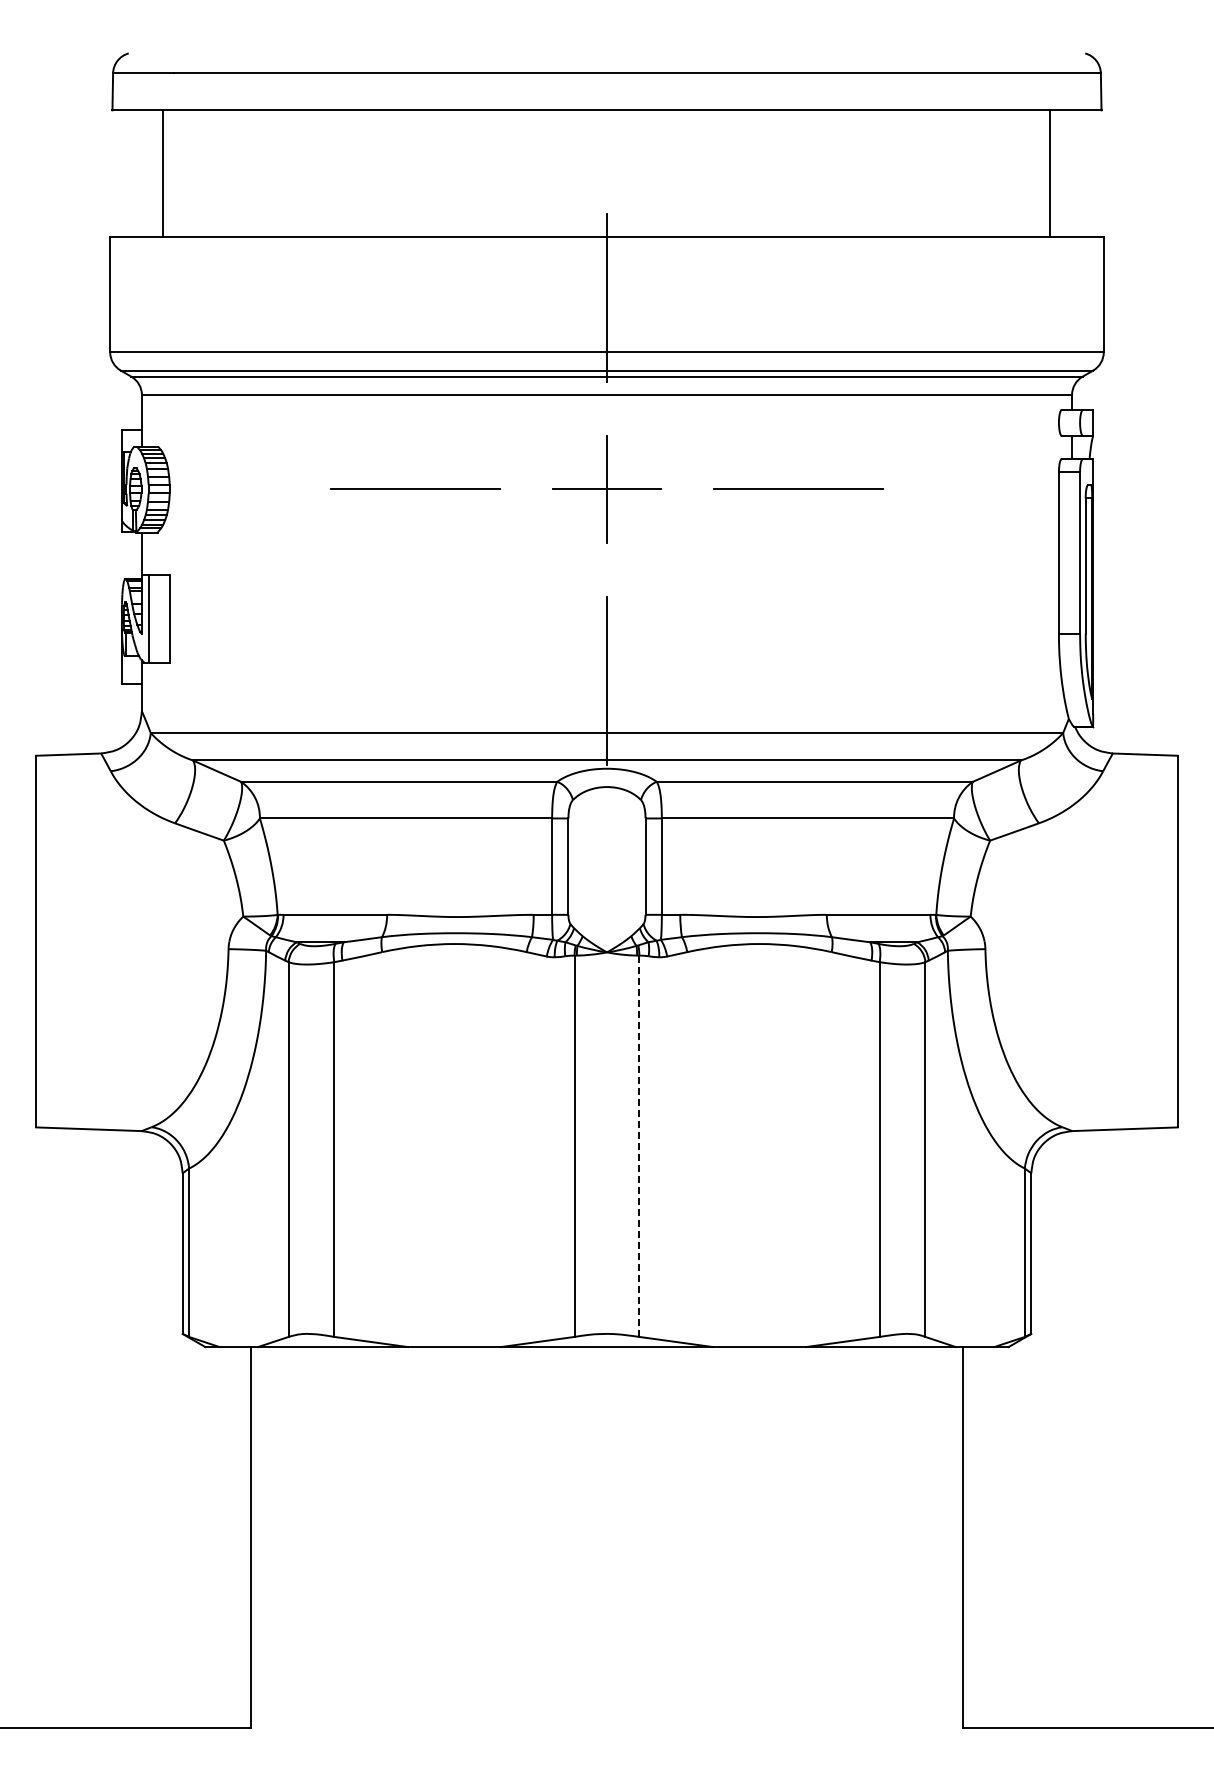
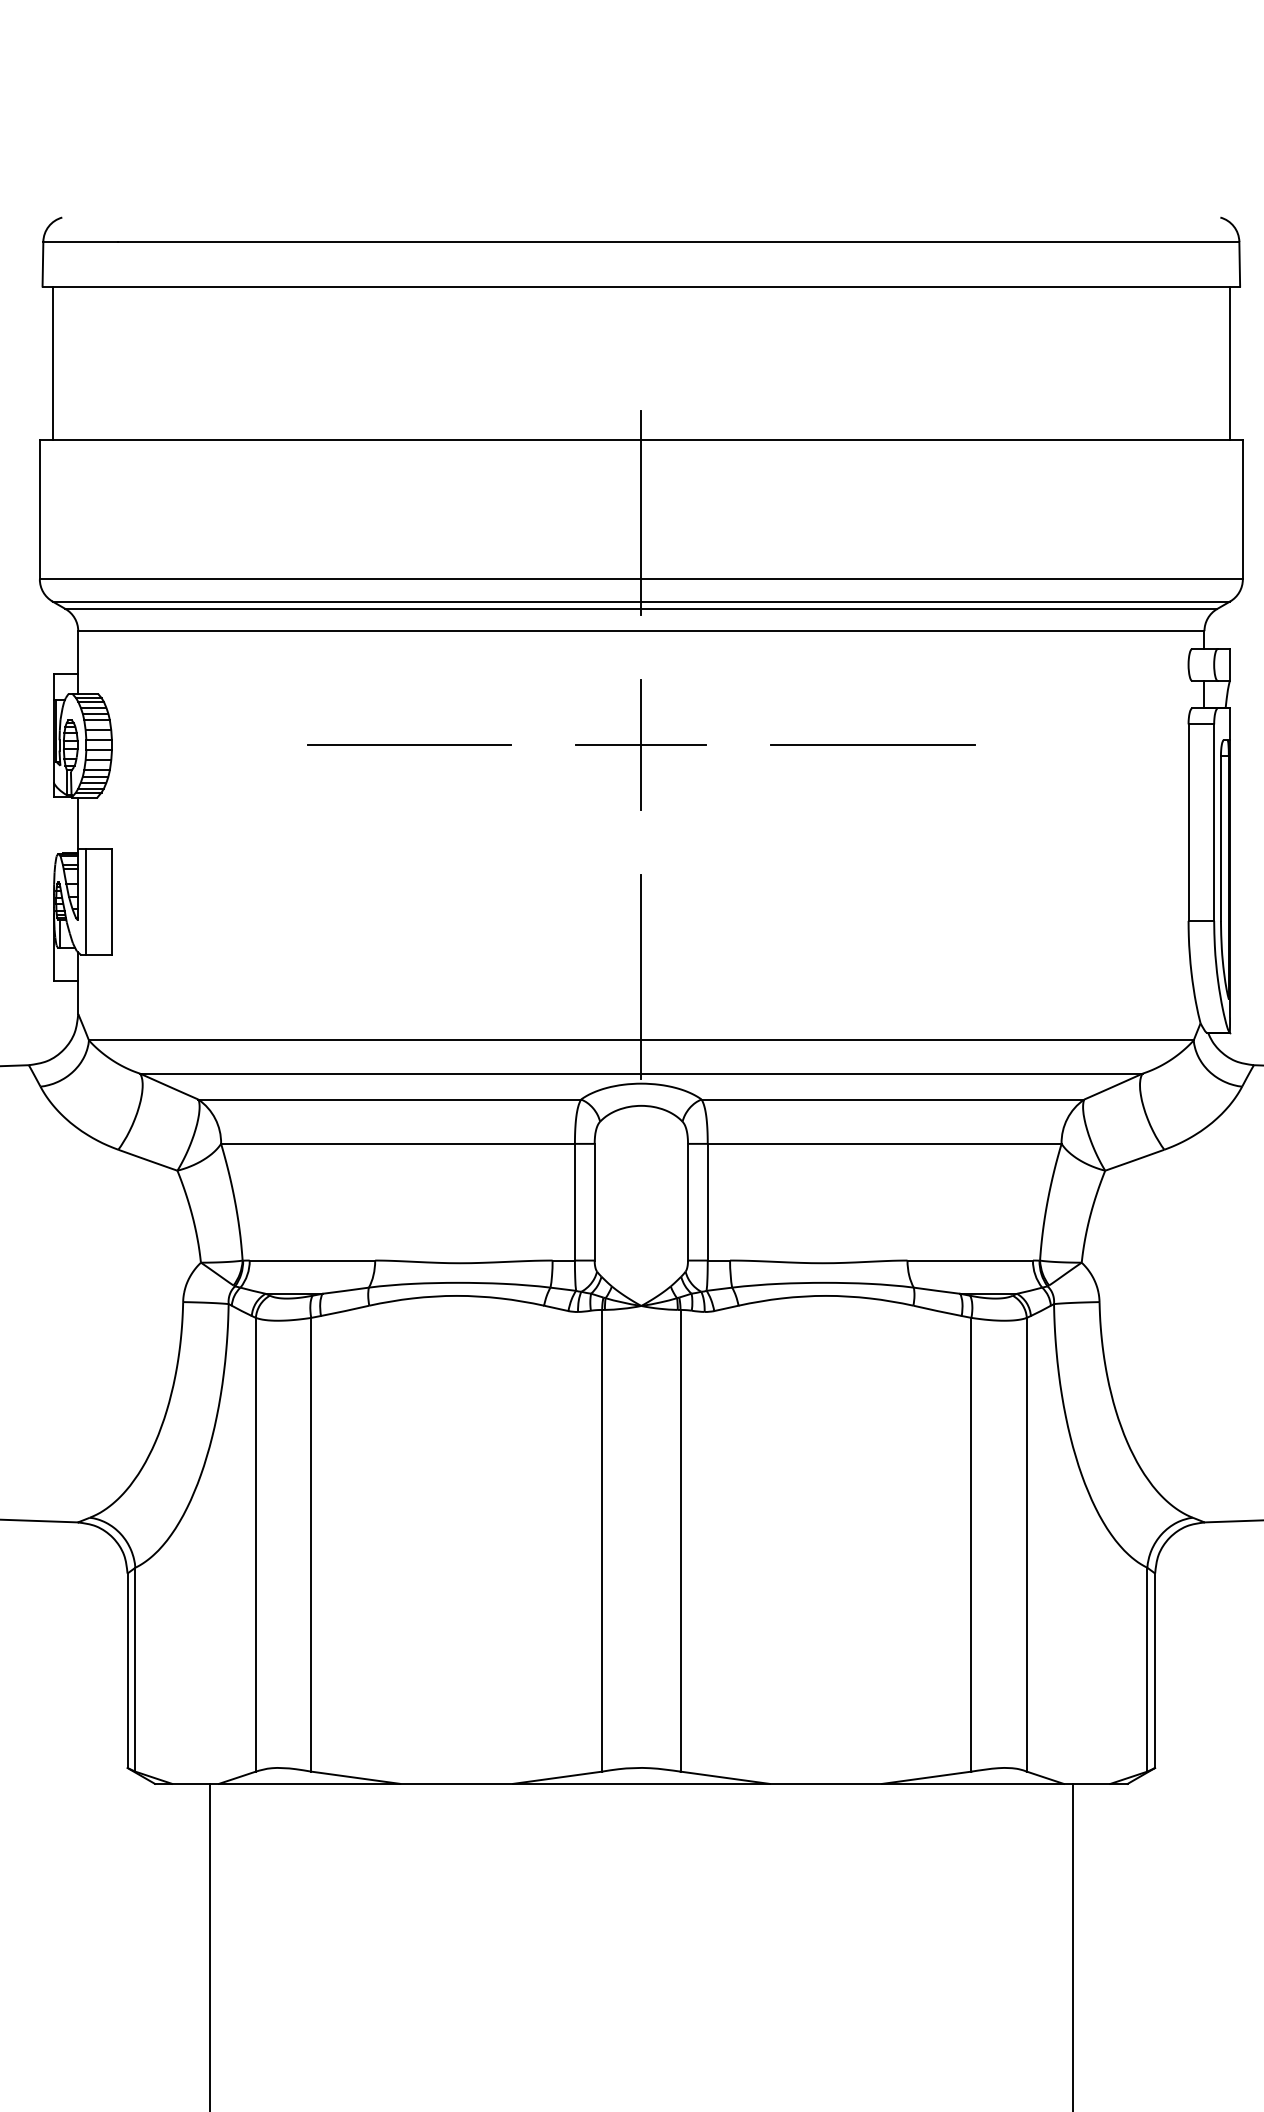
line: (162, 173) -> (52, 362), moved
line: (1050, 173) -> (1230, 362), moved
line: (639, 1146) -> (680, 1541), dashed -> solid

